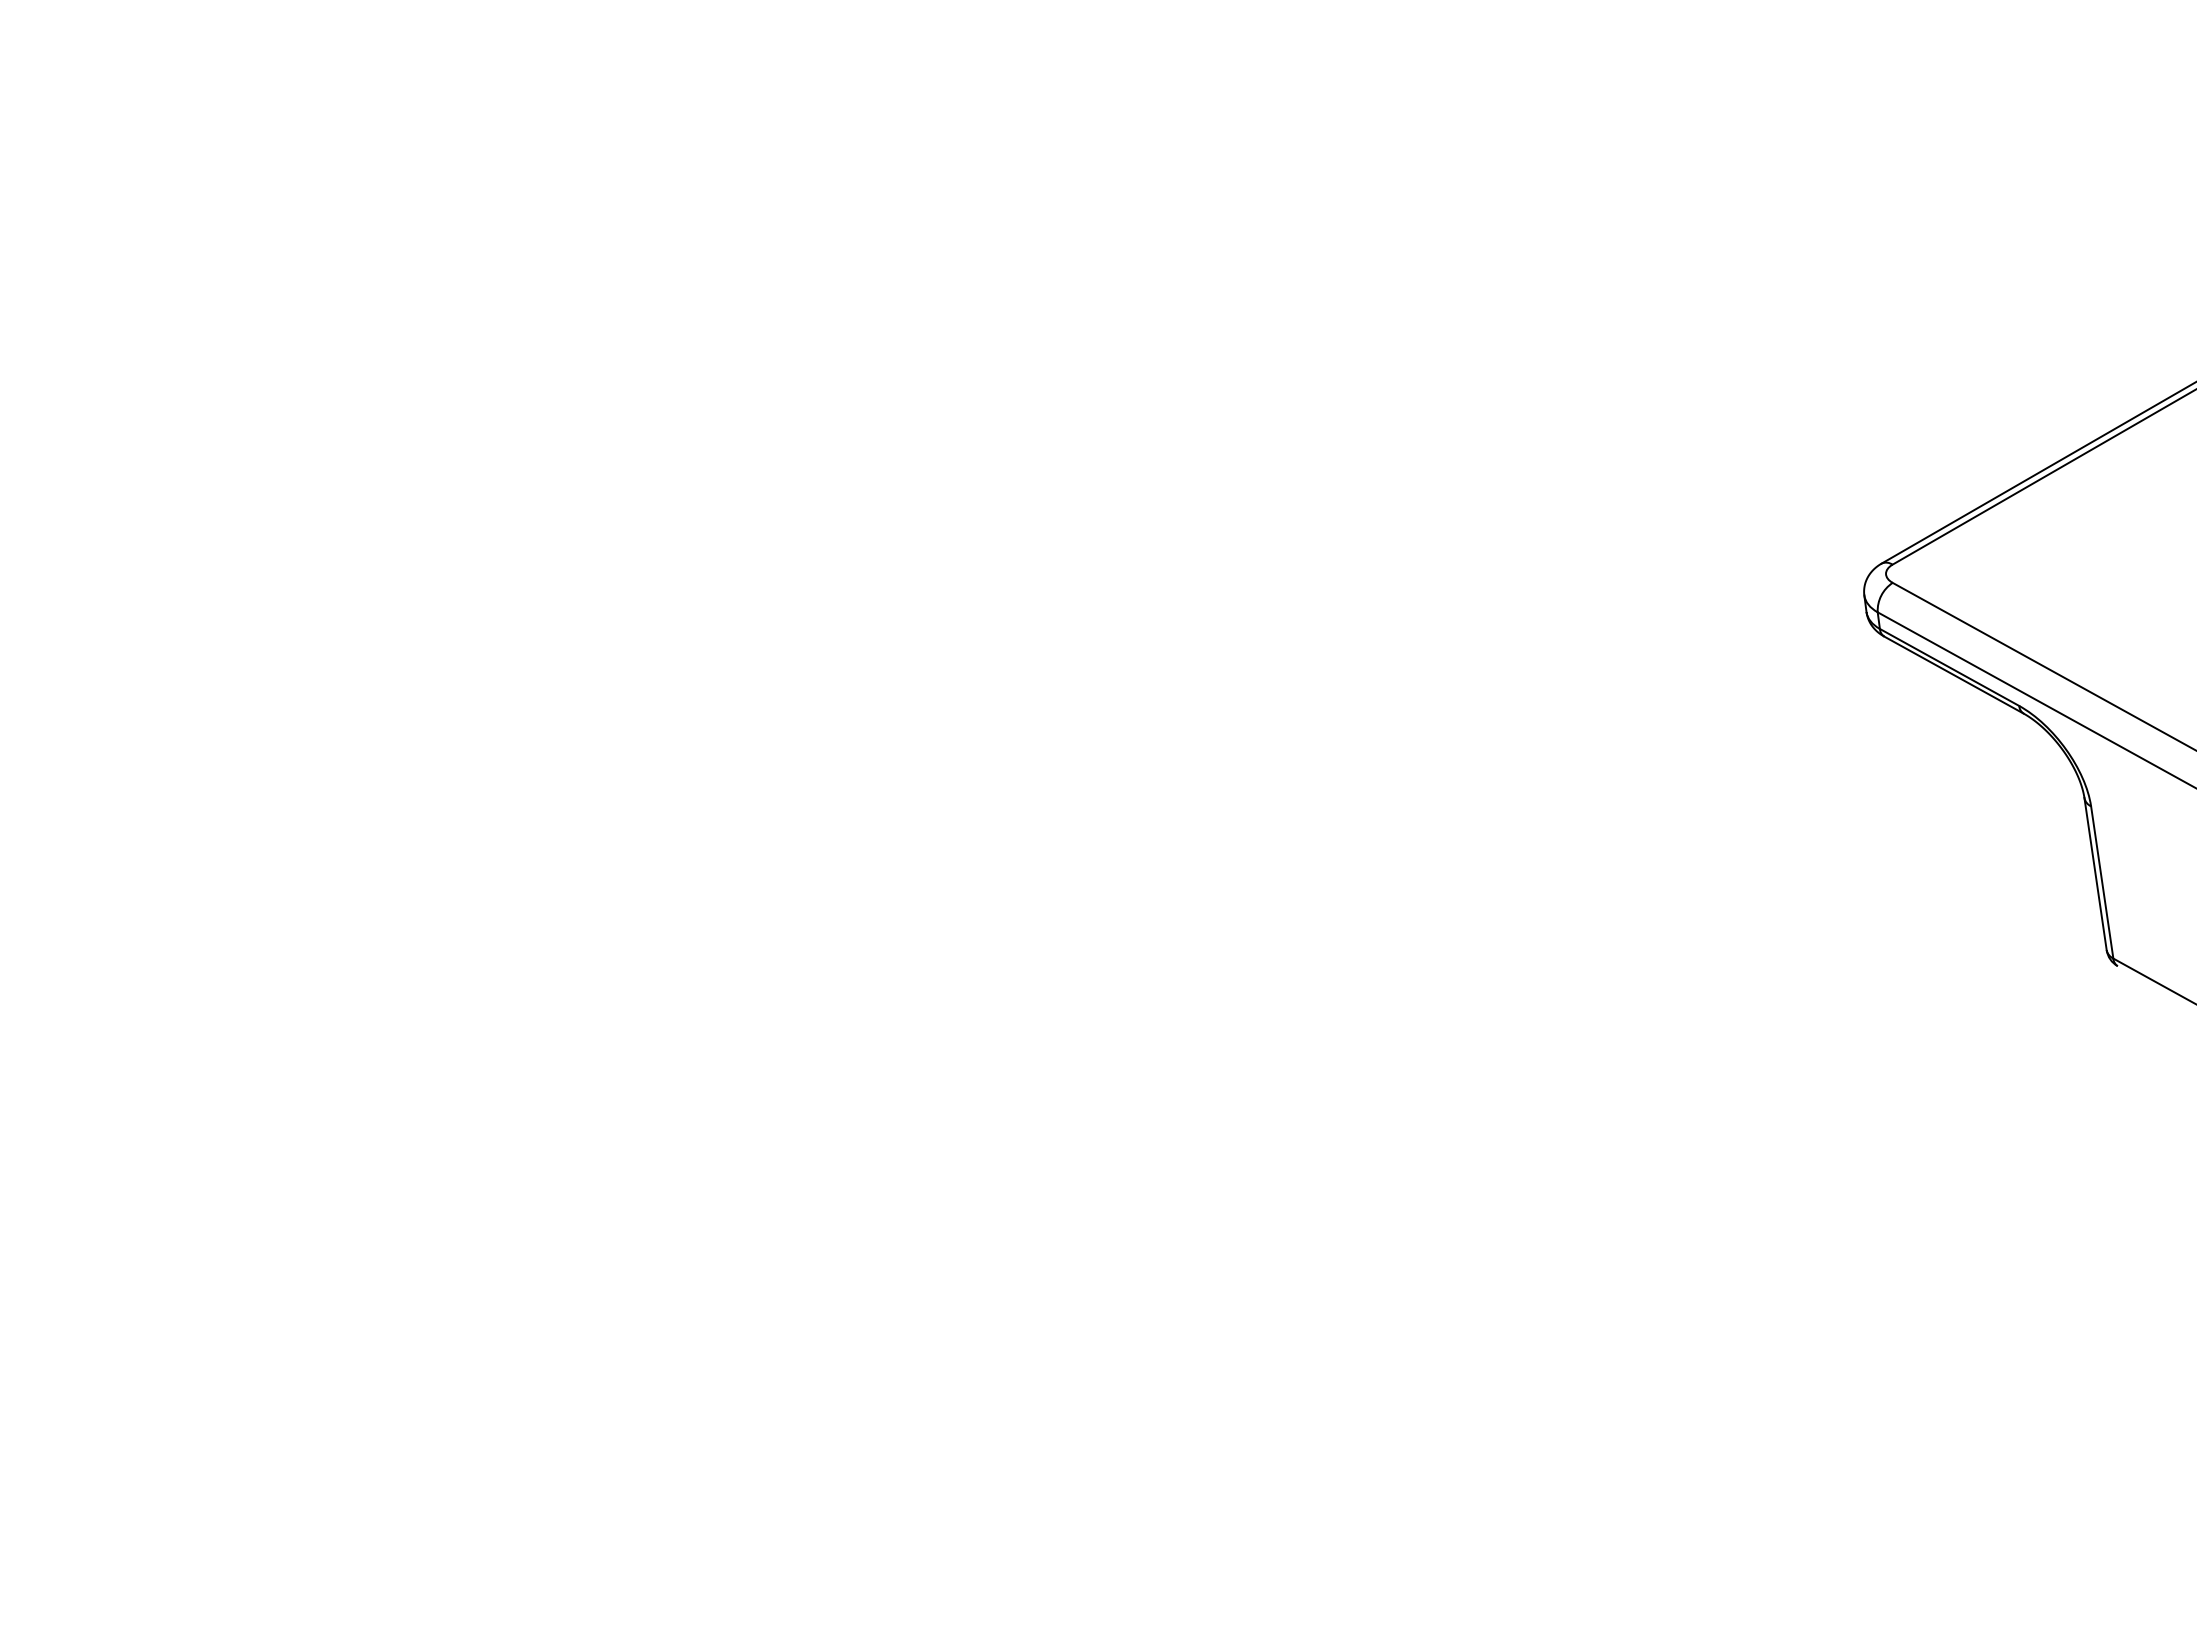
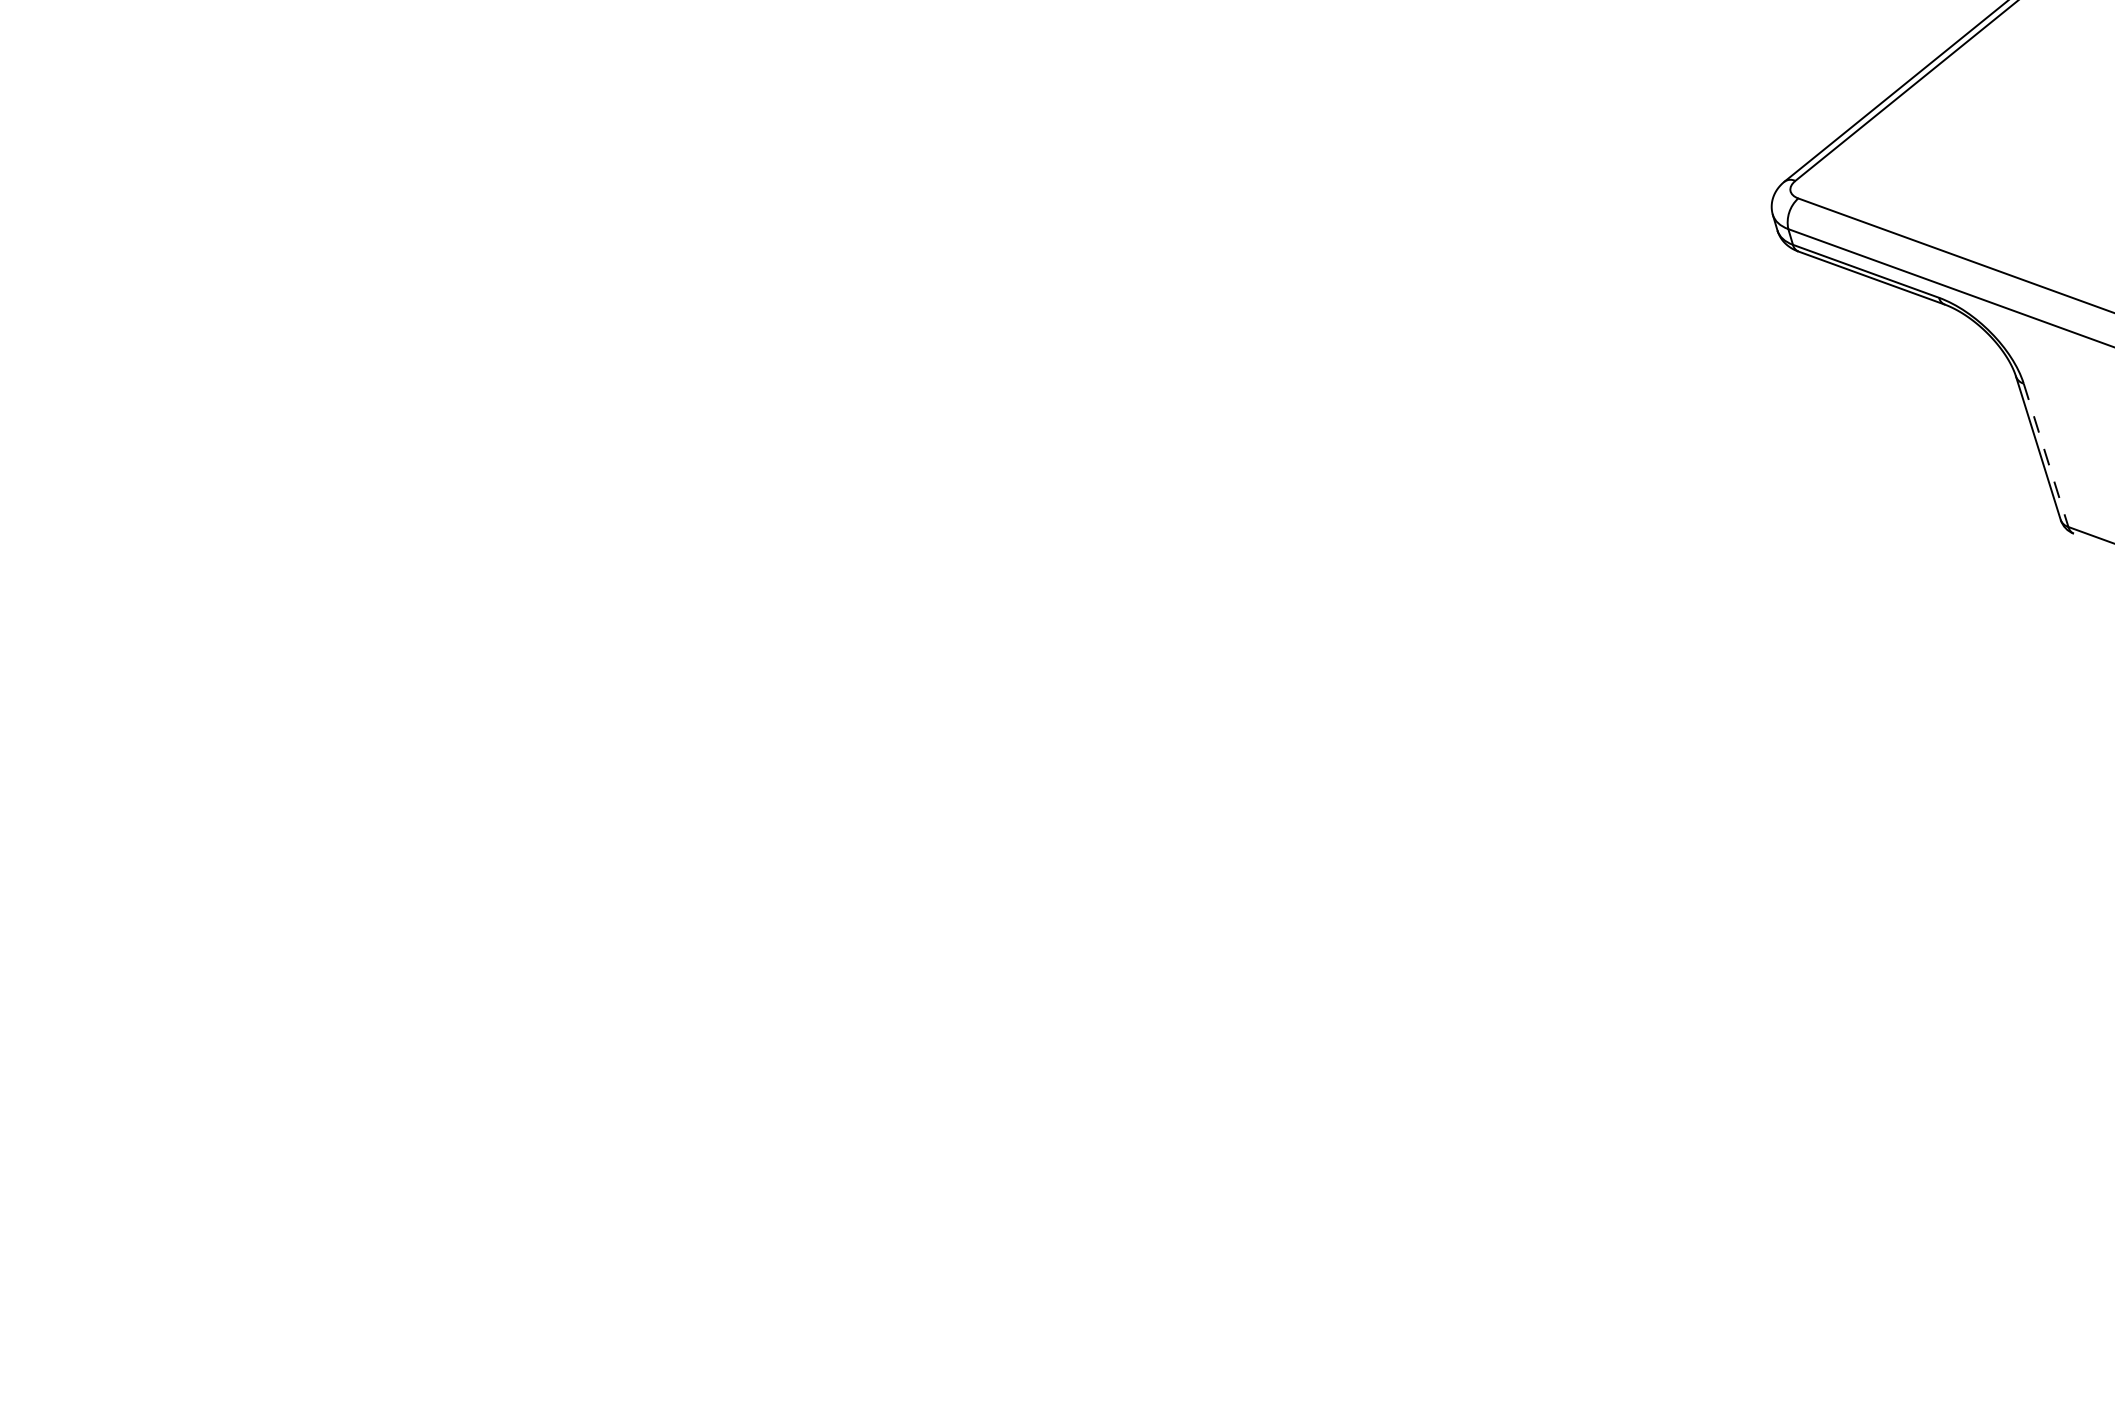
line: (2102, 882) -> (2046, 455), solid -> dashed

